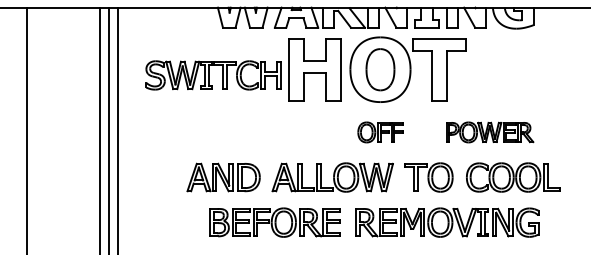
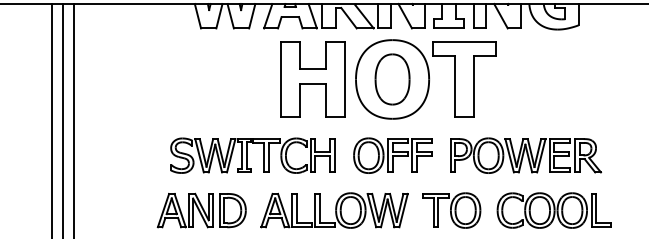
part: (213, 75) -> (252, 155), moved
part: (380, 132) -> (392, 155), size x1.43
part: (489, 132) -> (525, 155), size x1.43

